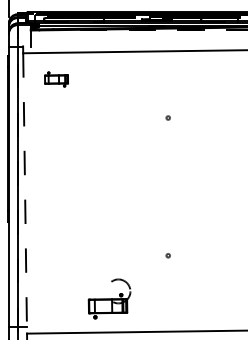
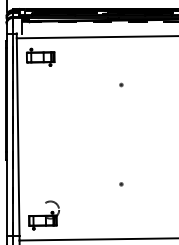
part: (56, 78) -> (40, 56), size x1.67
line: (25, 193) -> (18, 139), dashed -> solid
part: (108, 298) -> (43, 215), moved

